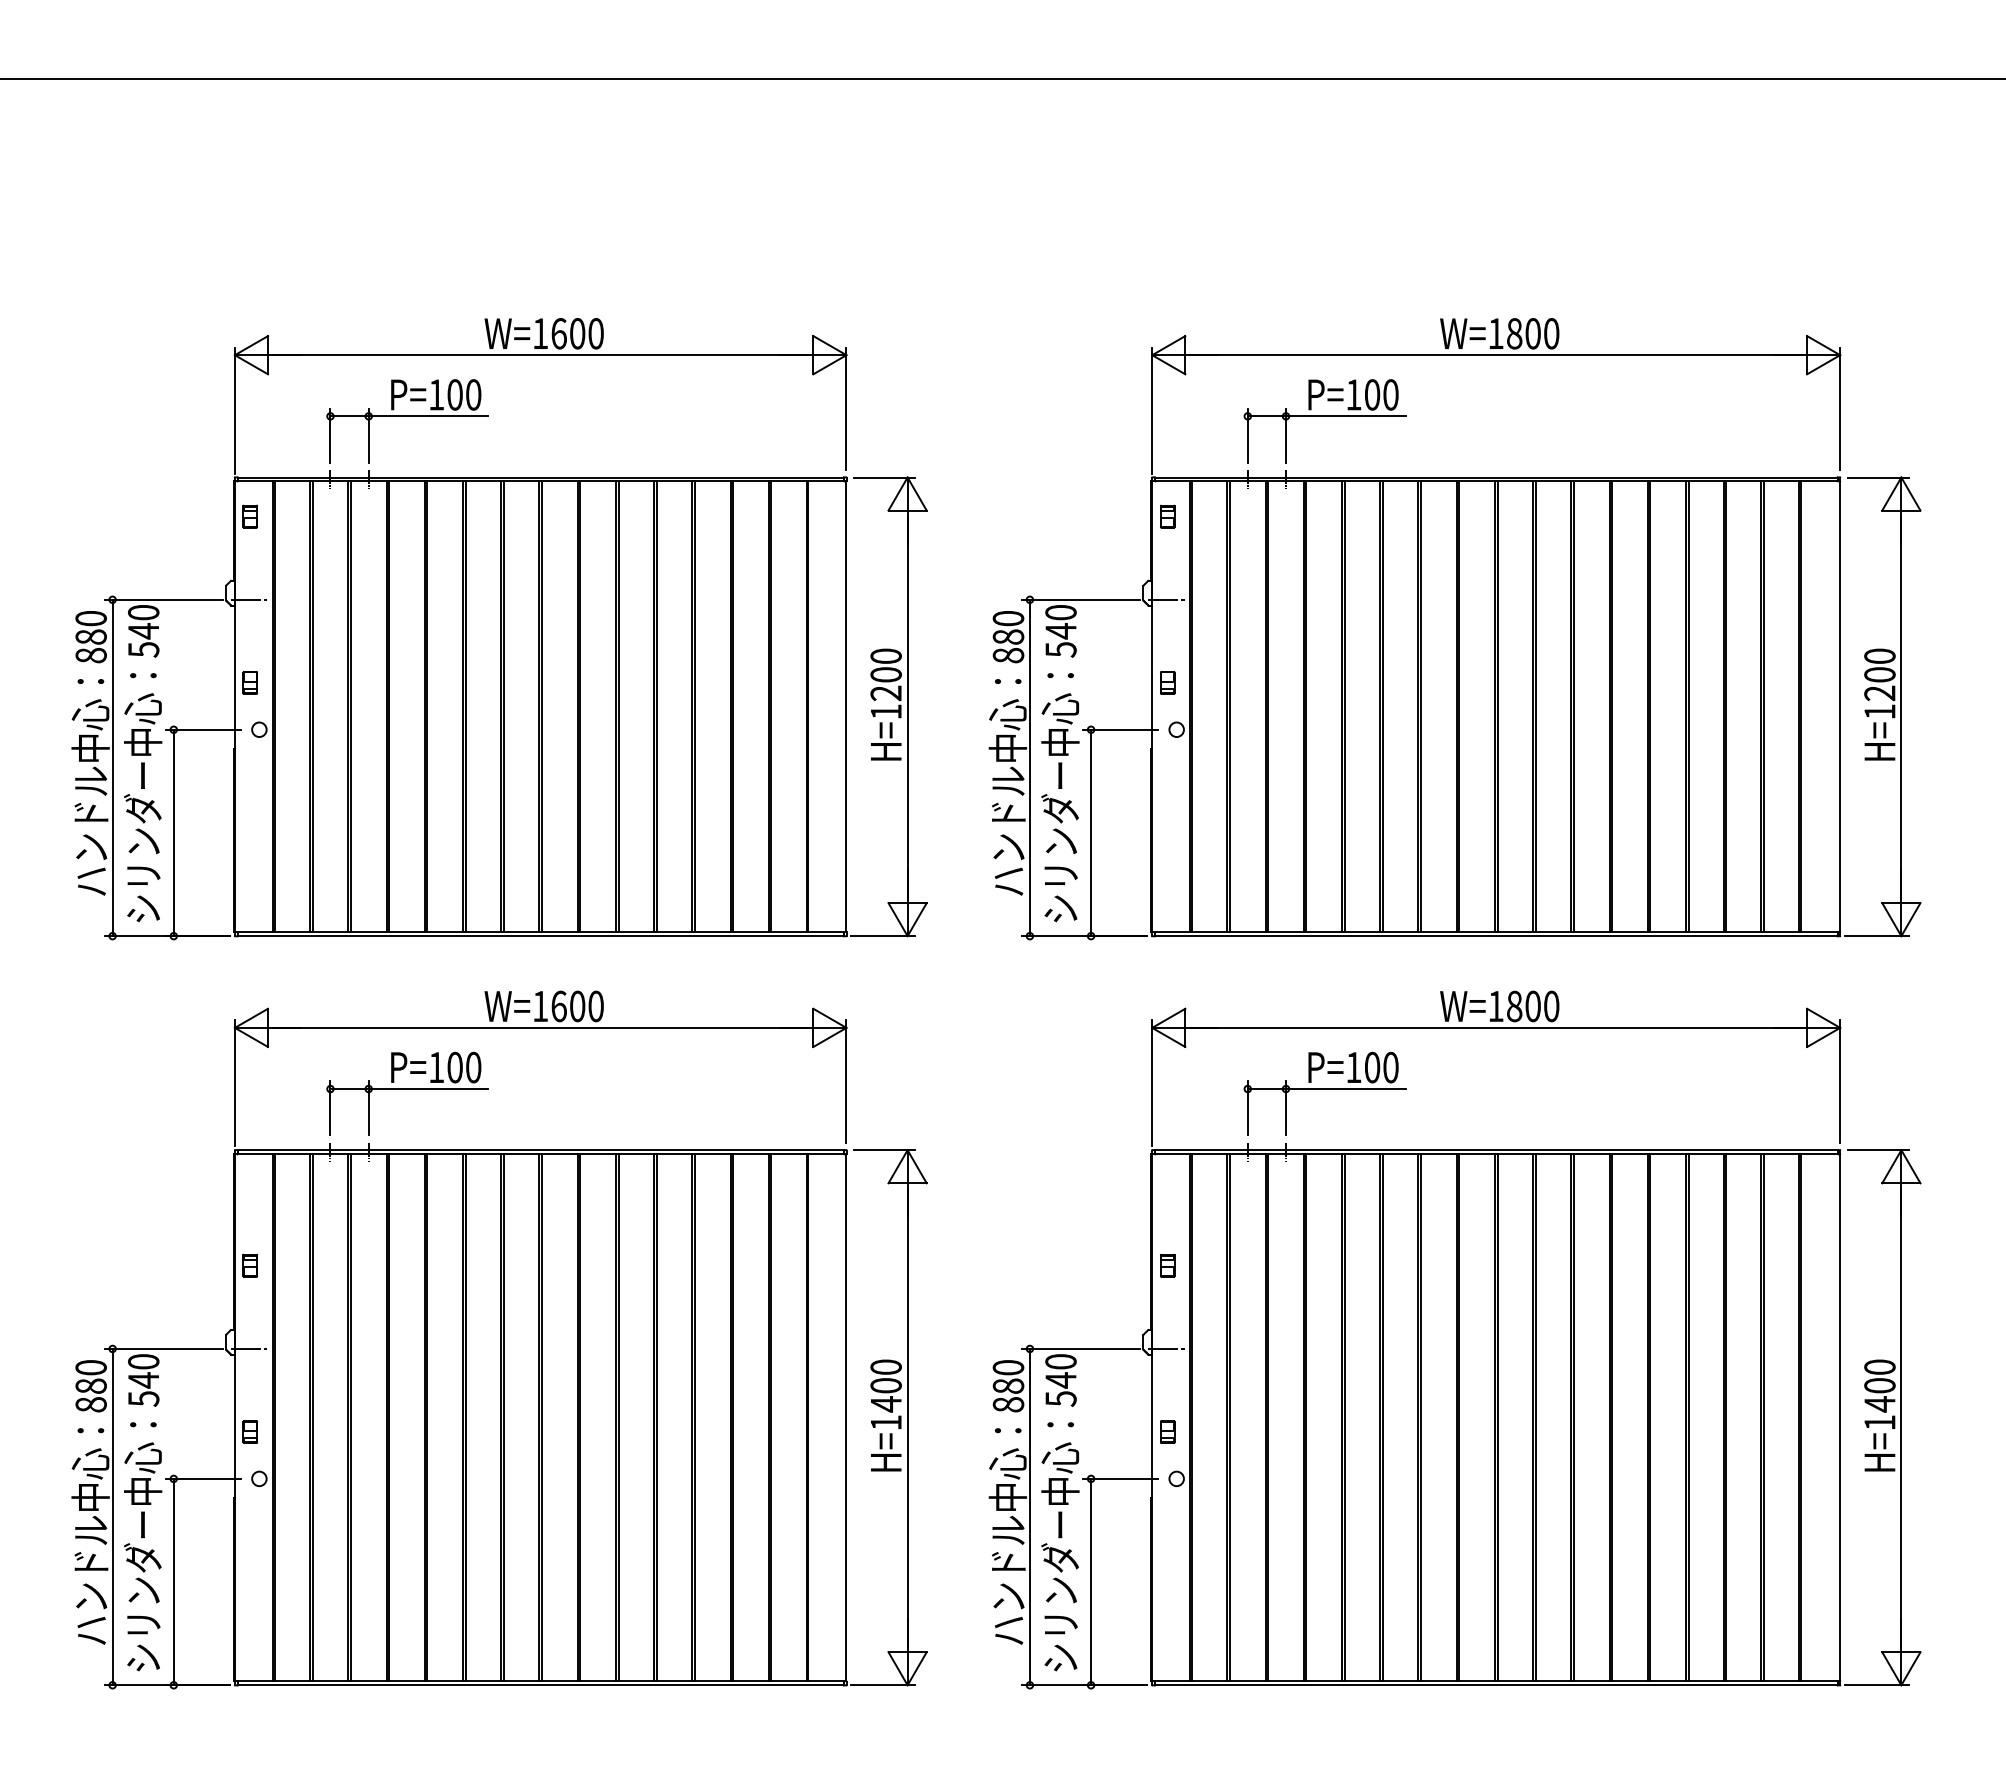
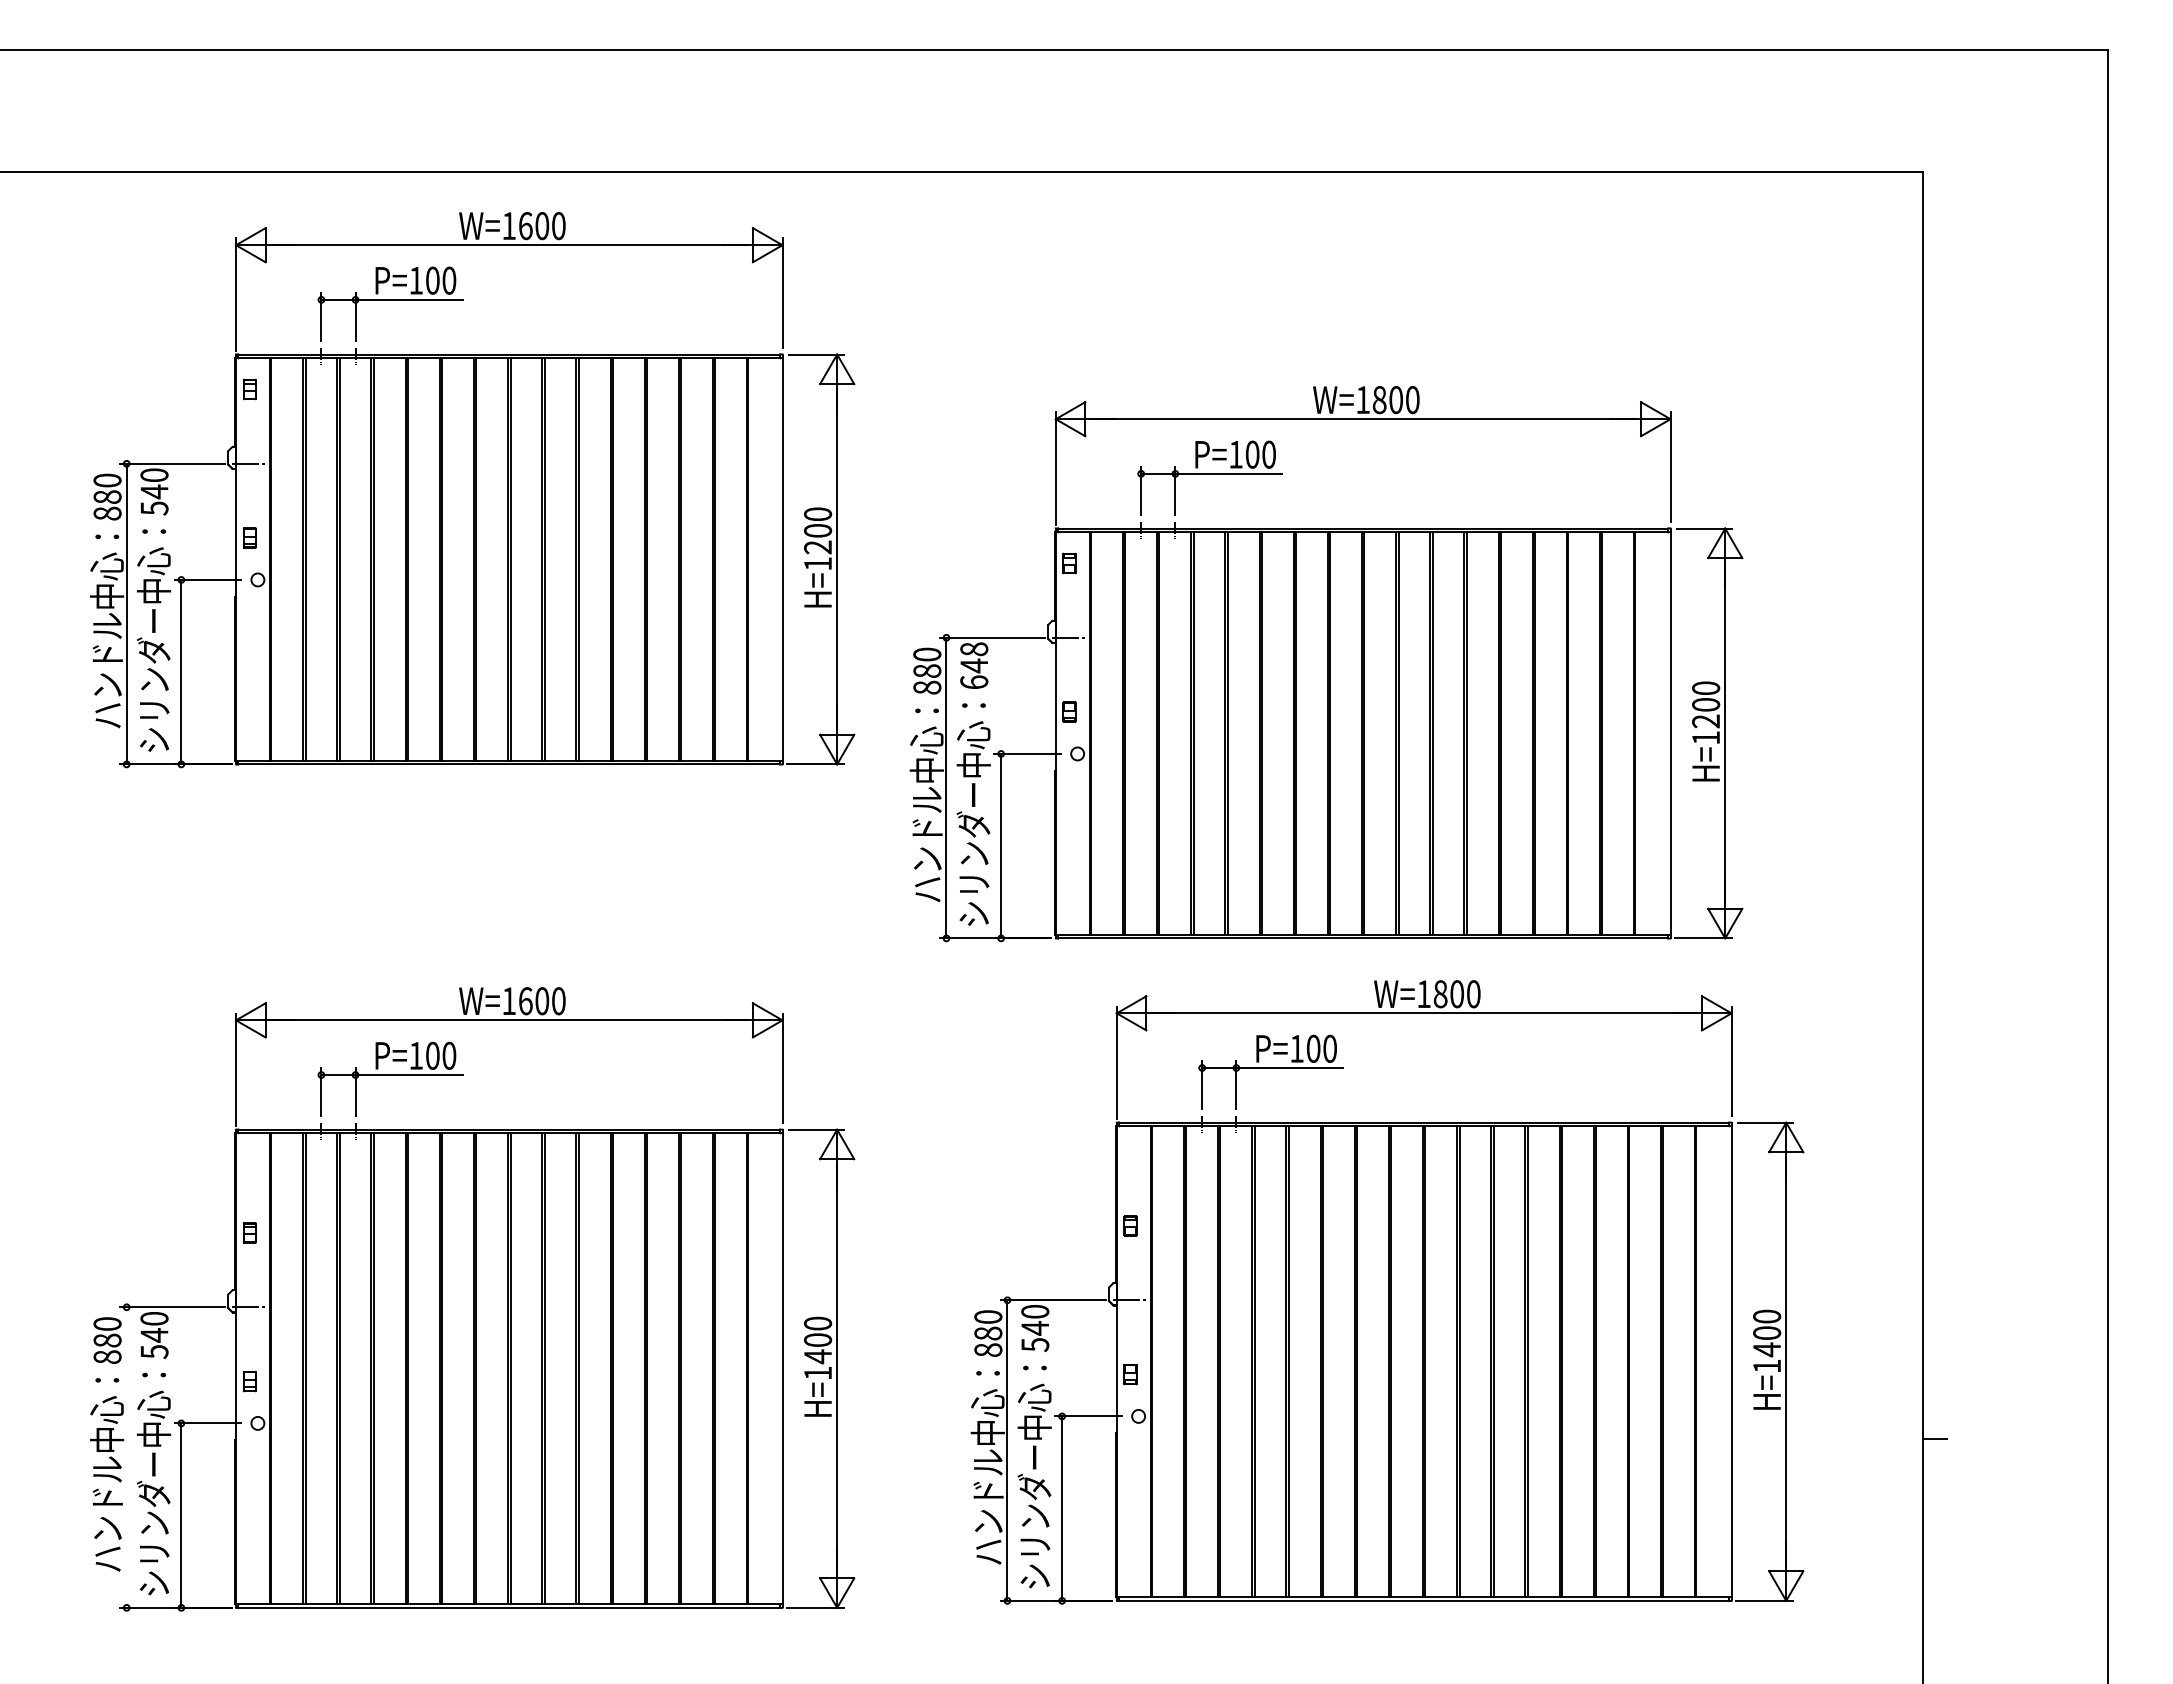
part: (499, 629) -> (472, 490), moved
text: (1061, 630) -> (974, 665), 540 -> 648
part: (1455, 1340) -> (1387, 1292), moved
line: (112, 1517) -> (126, 1457), removed

